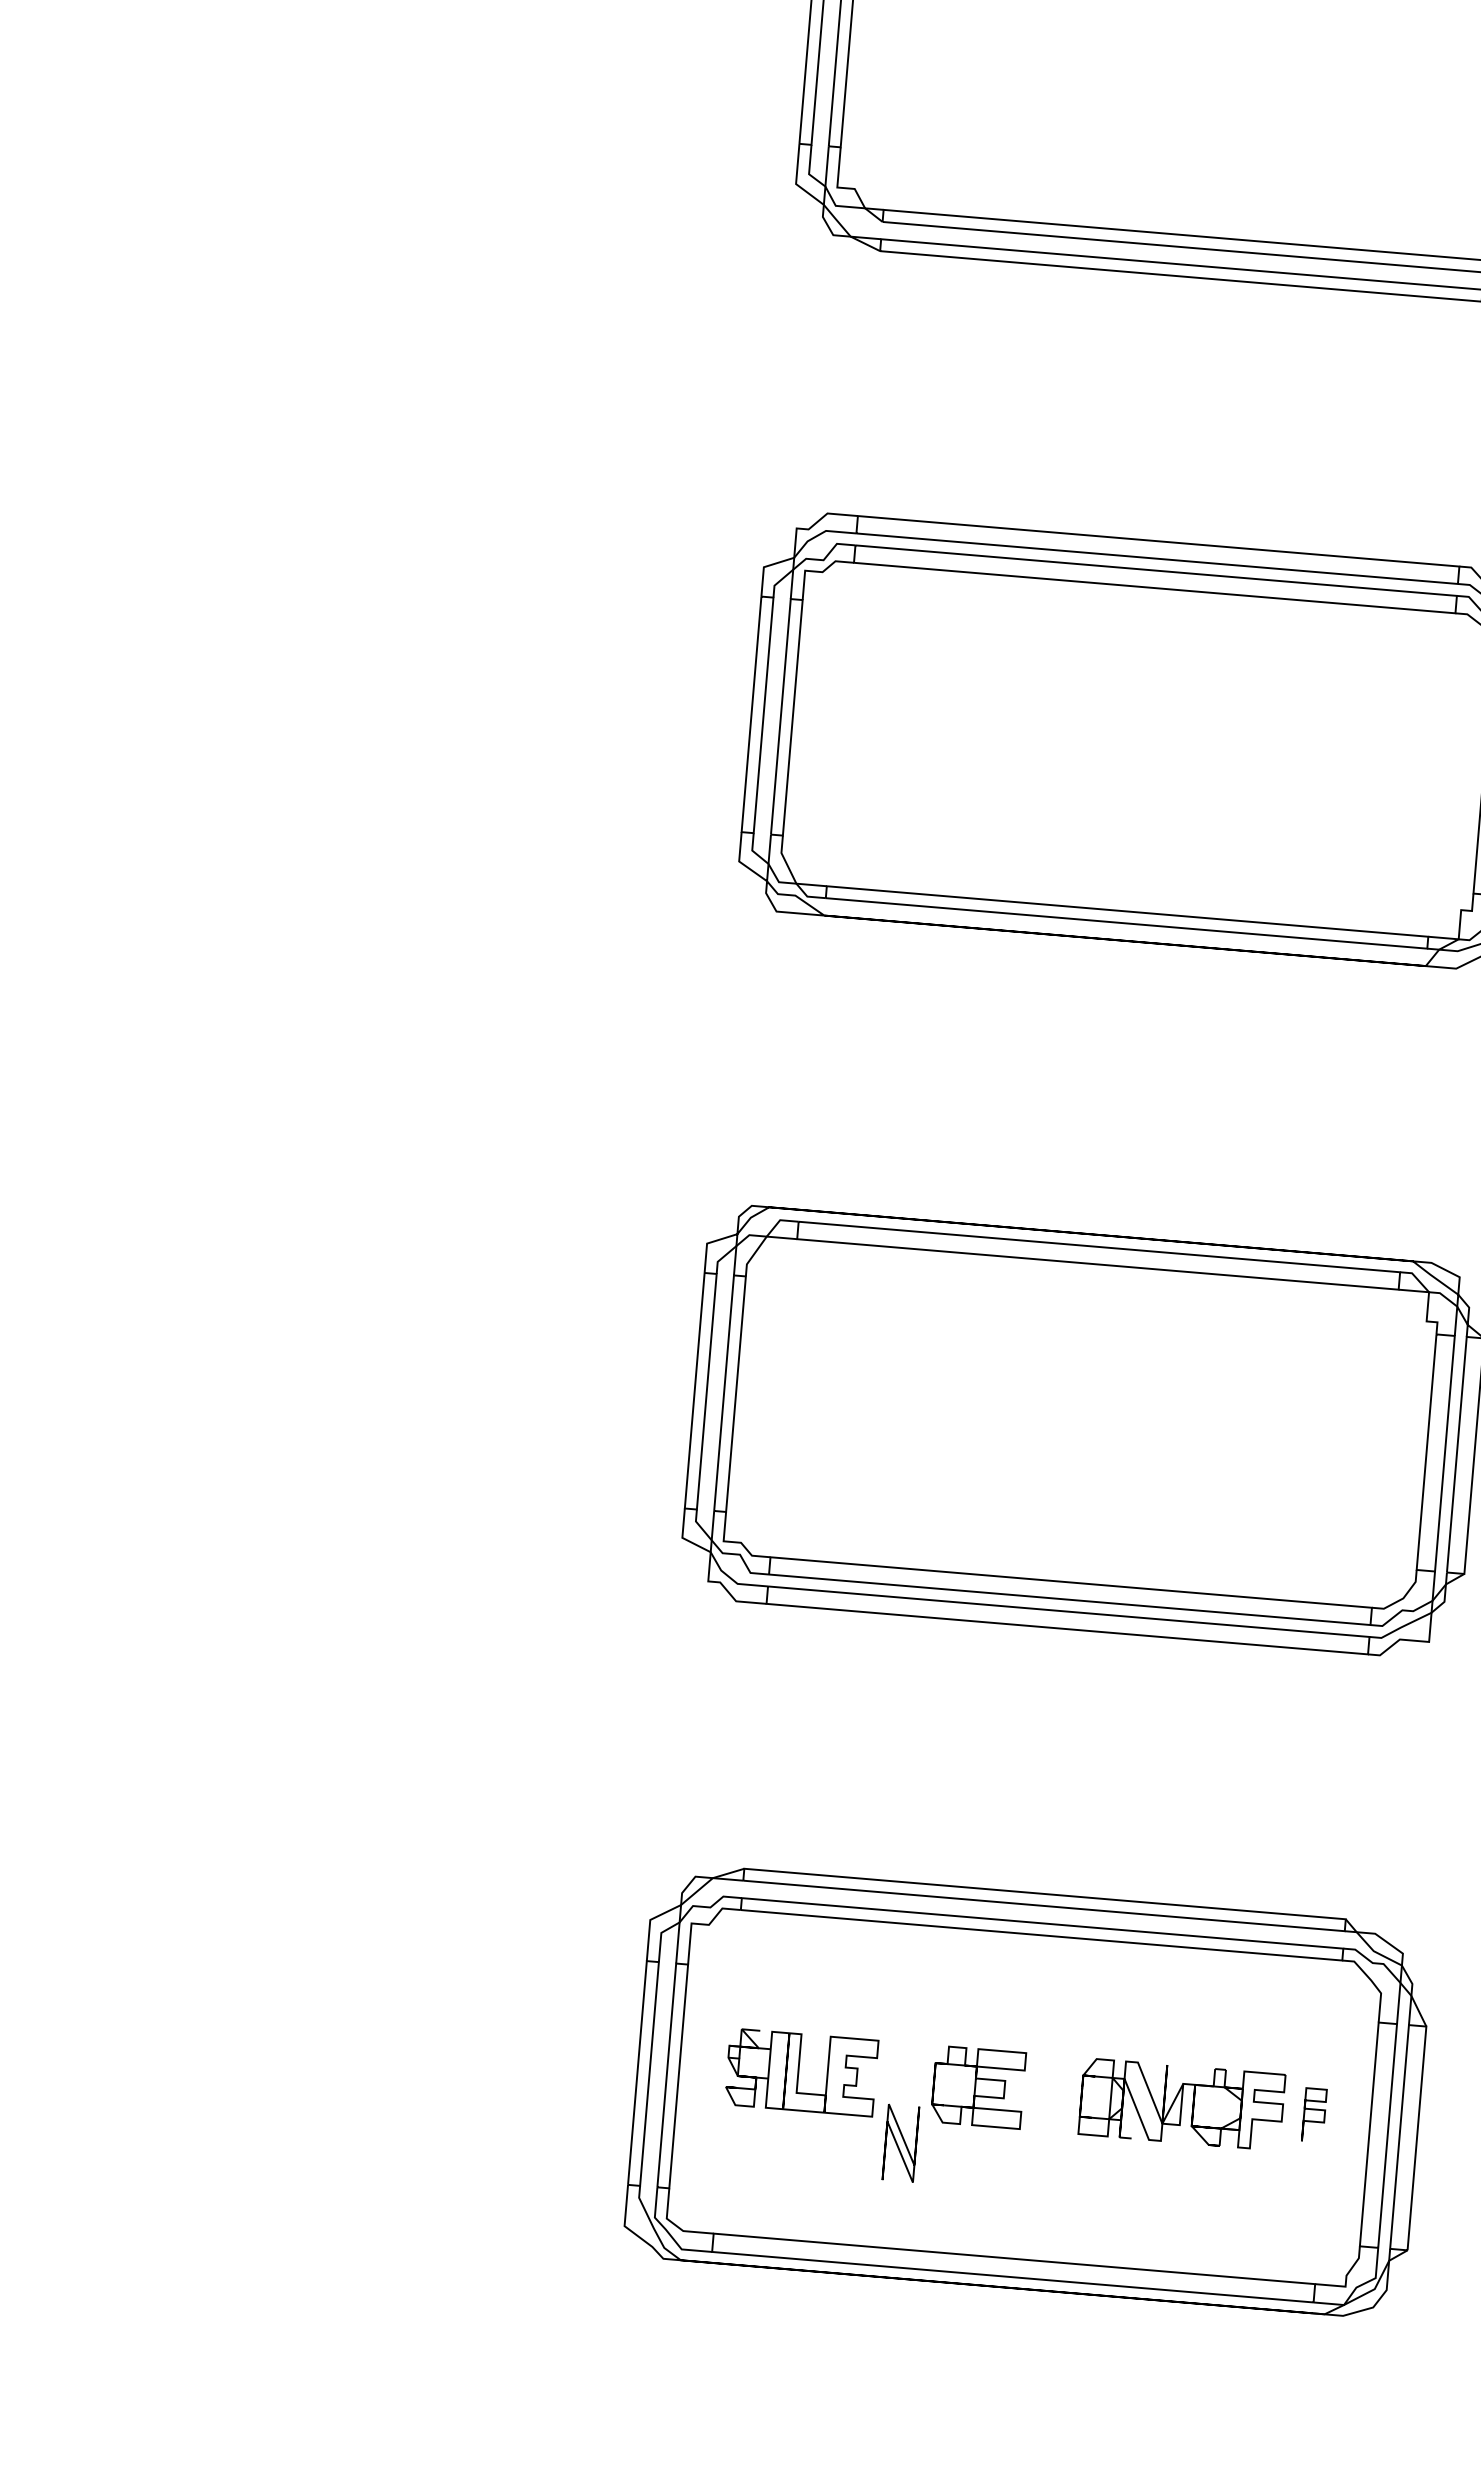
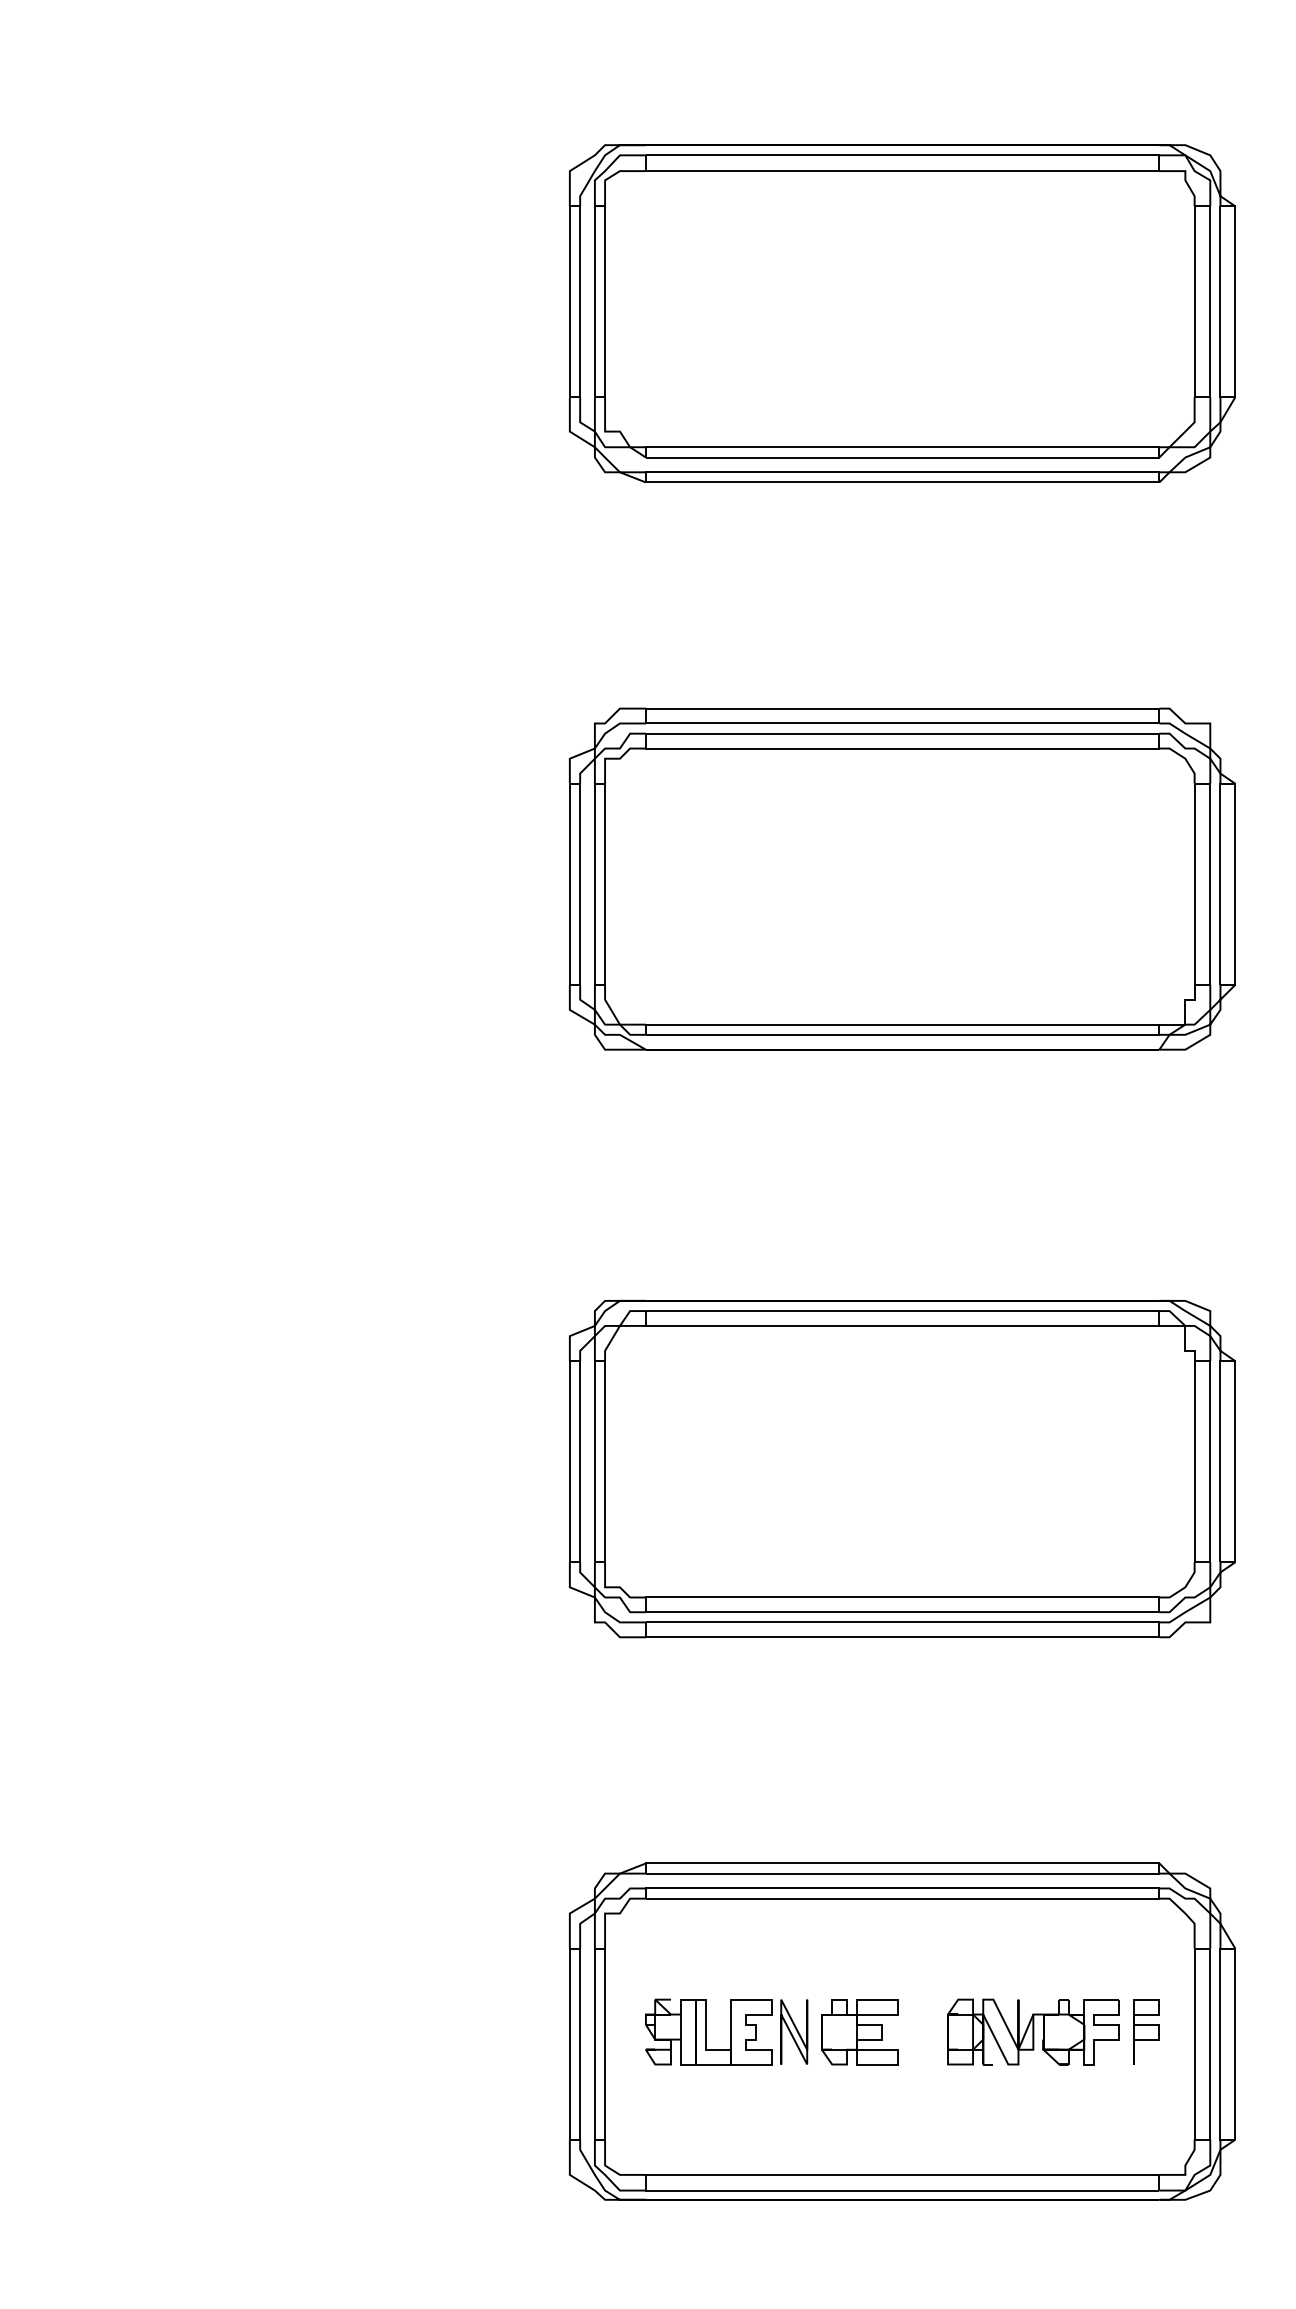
part: (1314, 2114) -> (1146, 2031), size x1.43
part: (901, 2142) -> (794, 2031), moved

